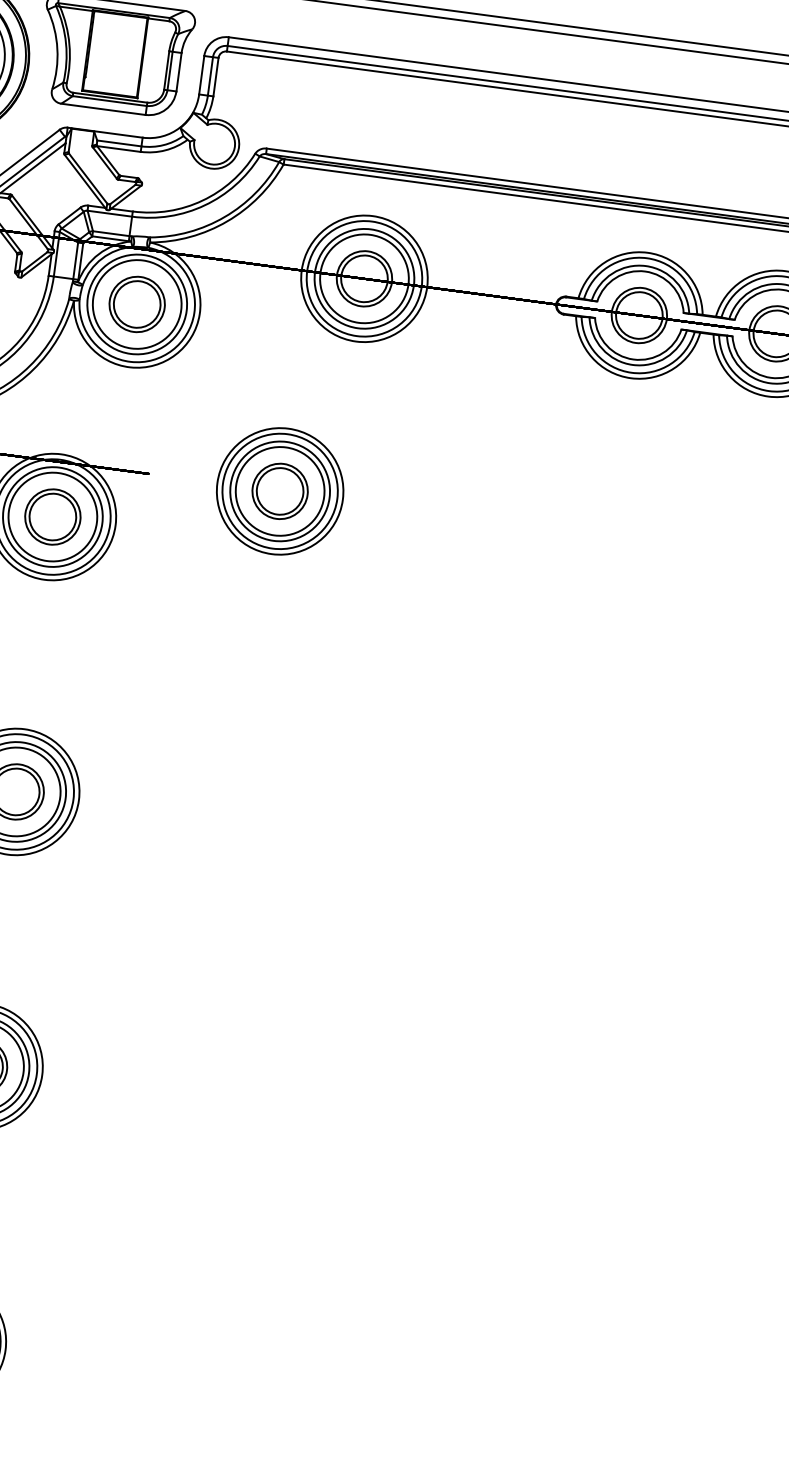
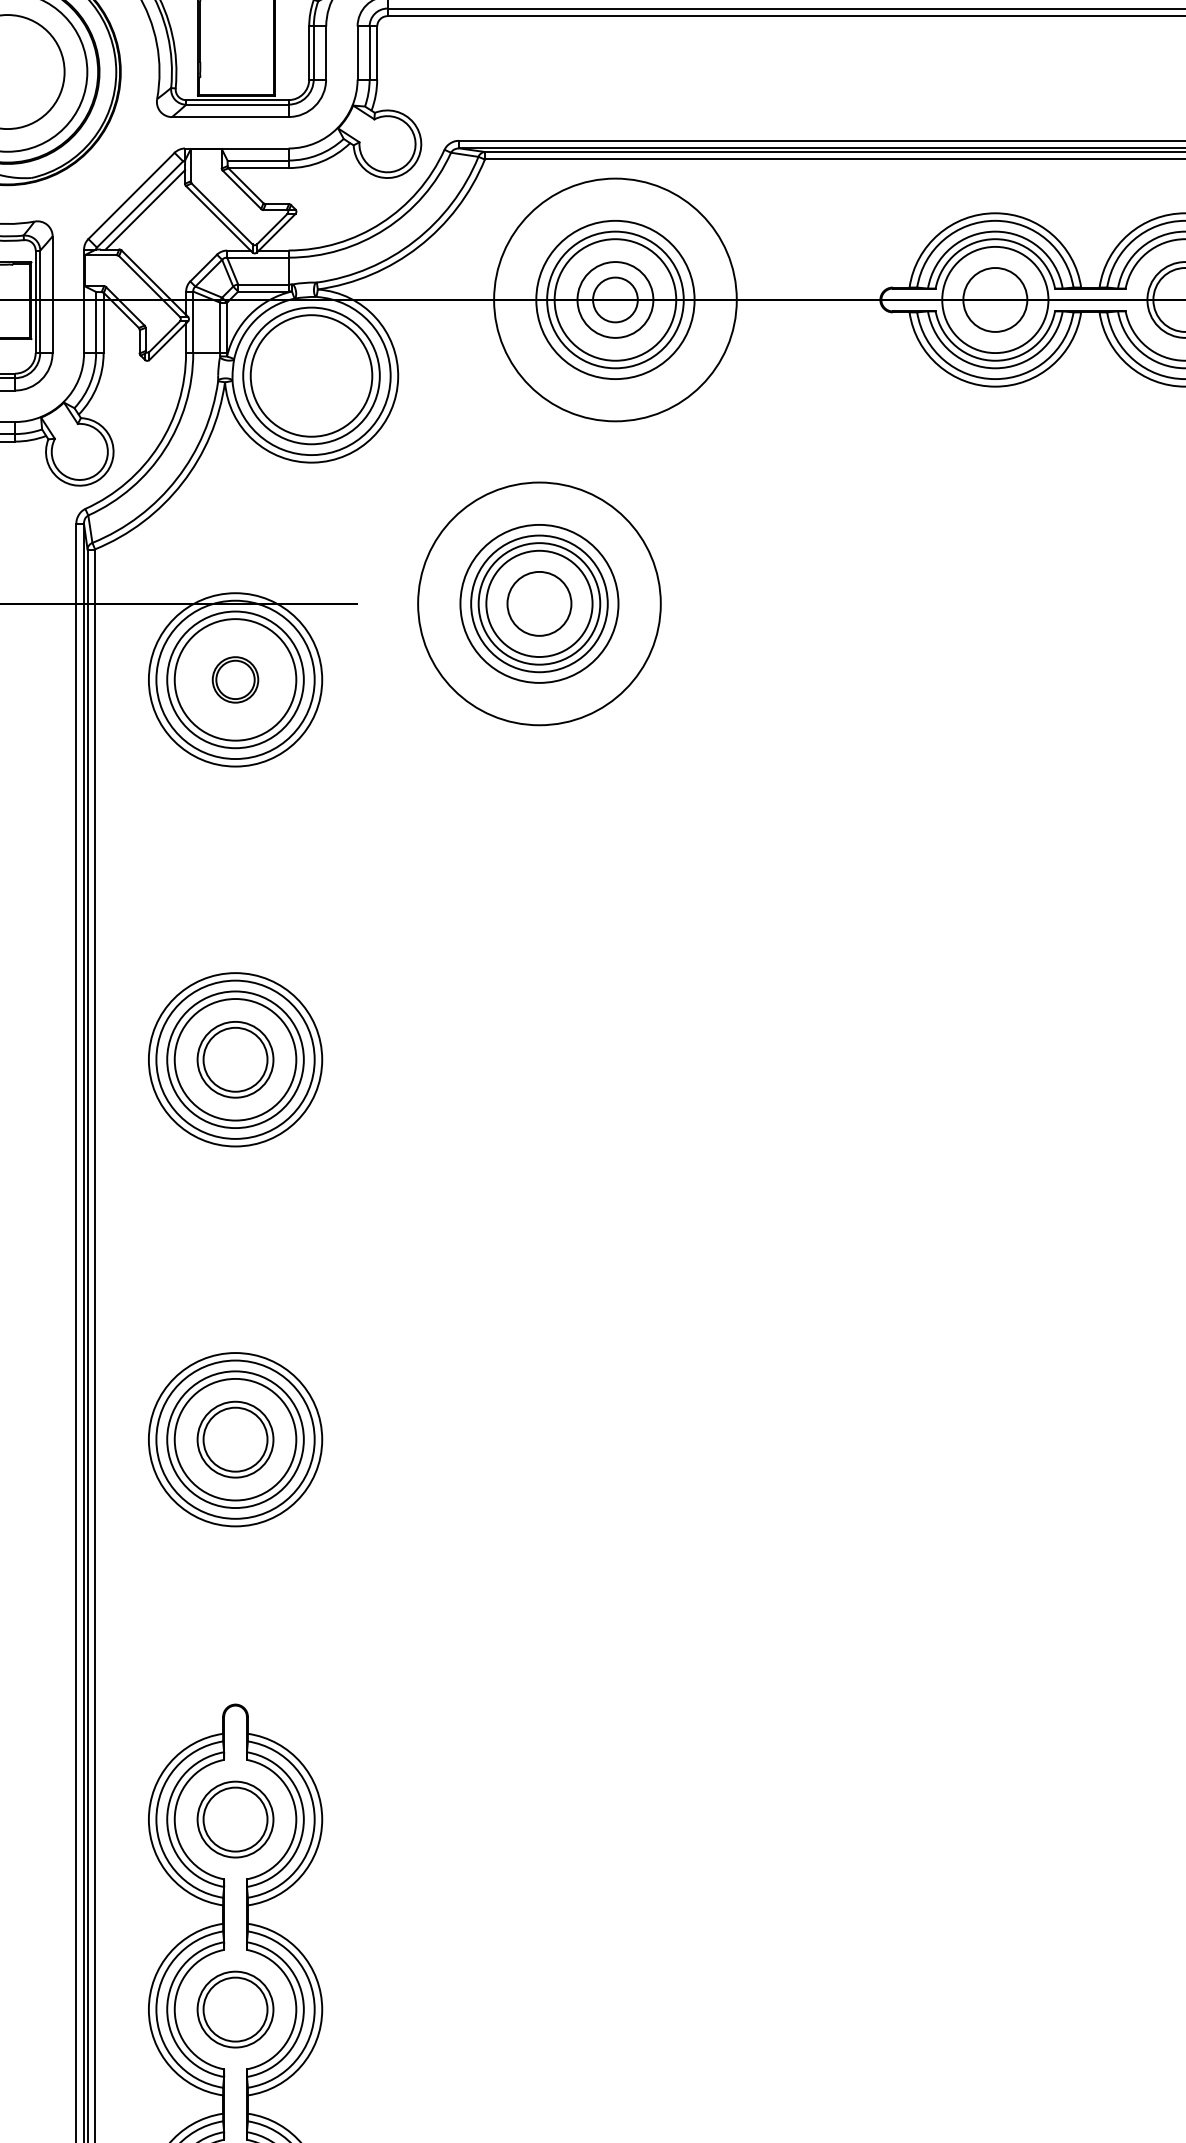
circle: (364, 278) -> (615, 299), size x0.7
circle: (364, 278) -> (615, 299), size x1.4
part: (137, 304) -> (311, 375), removed
circle: (639, 315) -> (995, 299), size x1.4
circle: (280, 491) -> (539, 603), size x1.4
circle: (280, 491) -> (539, 603), size x1.4
part: (52, 516) -> (235, 679), size x0.6

